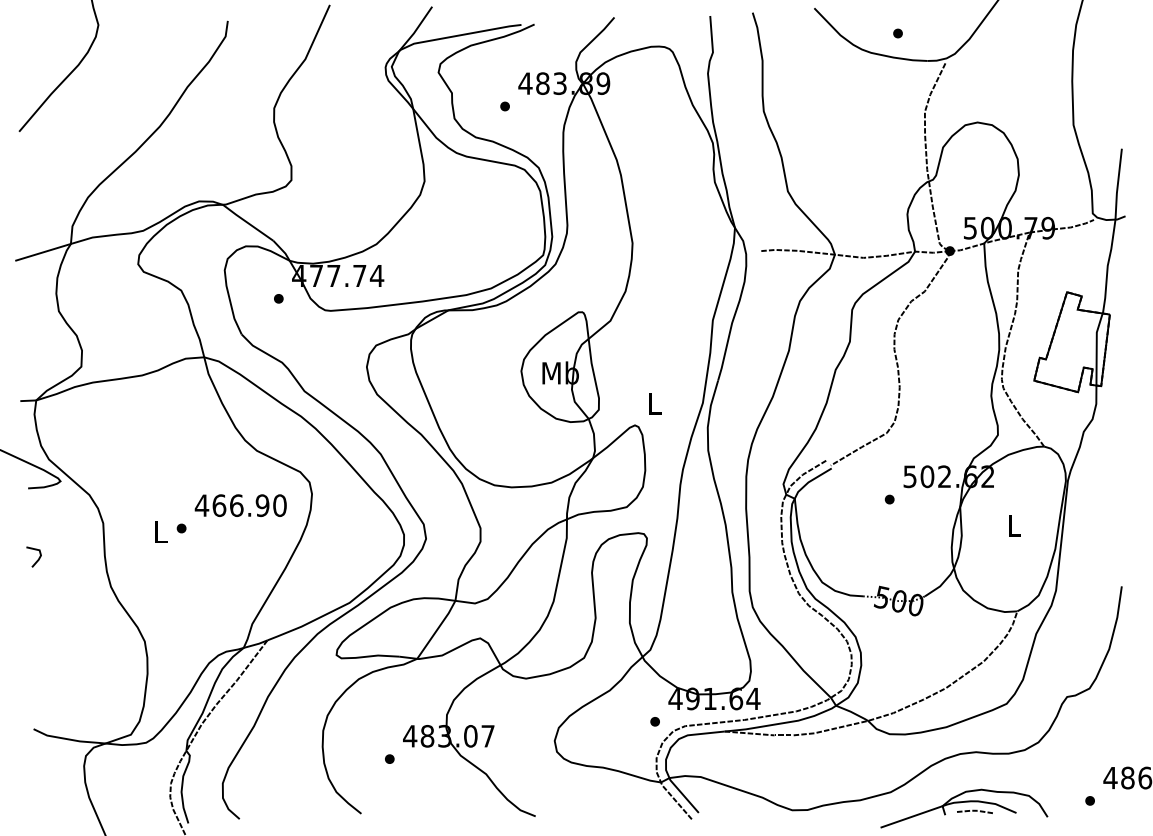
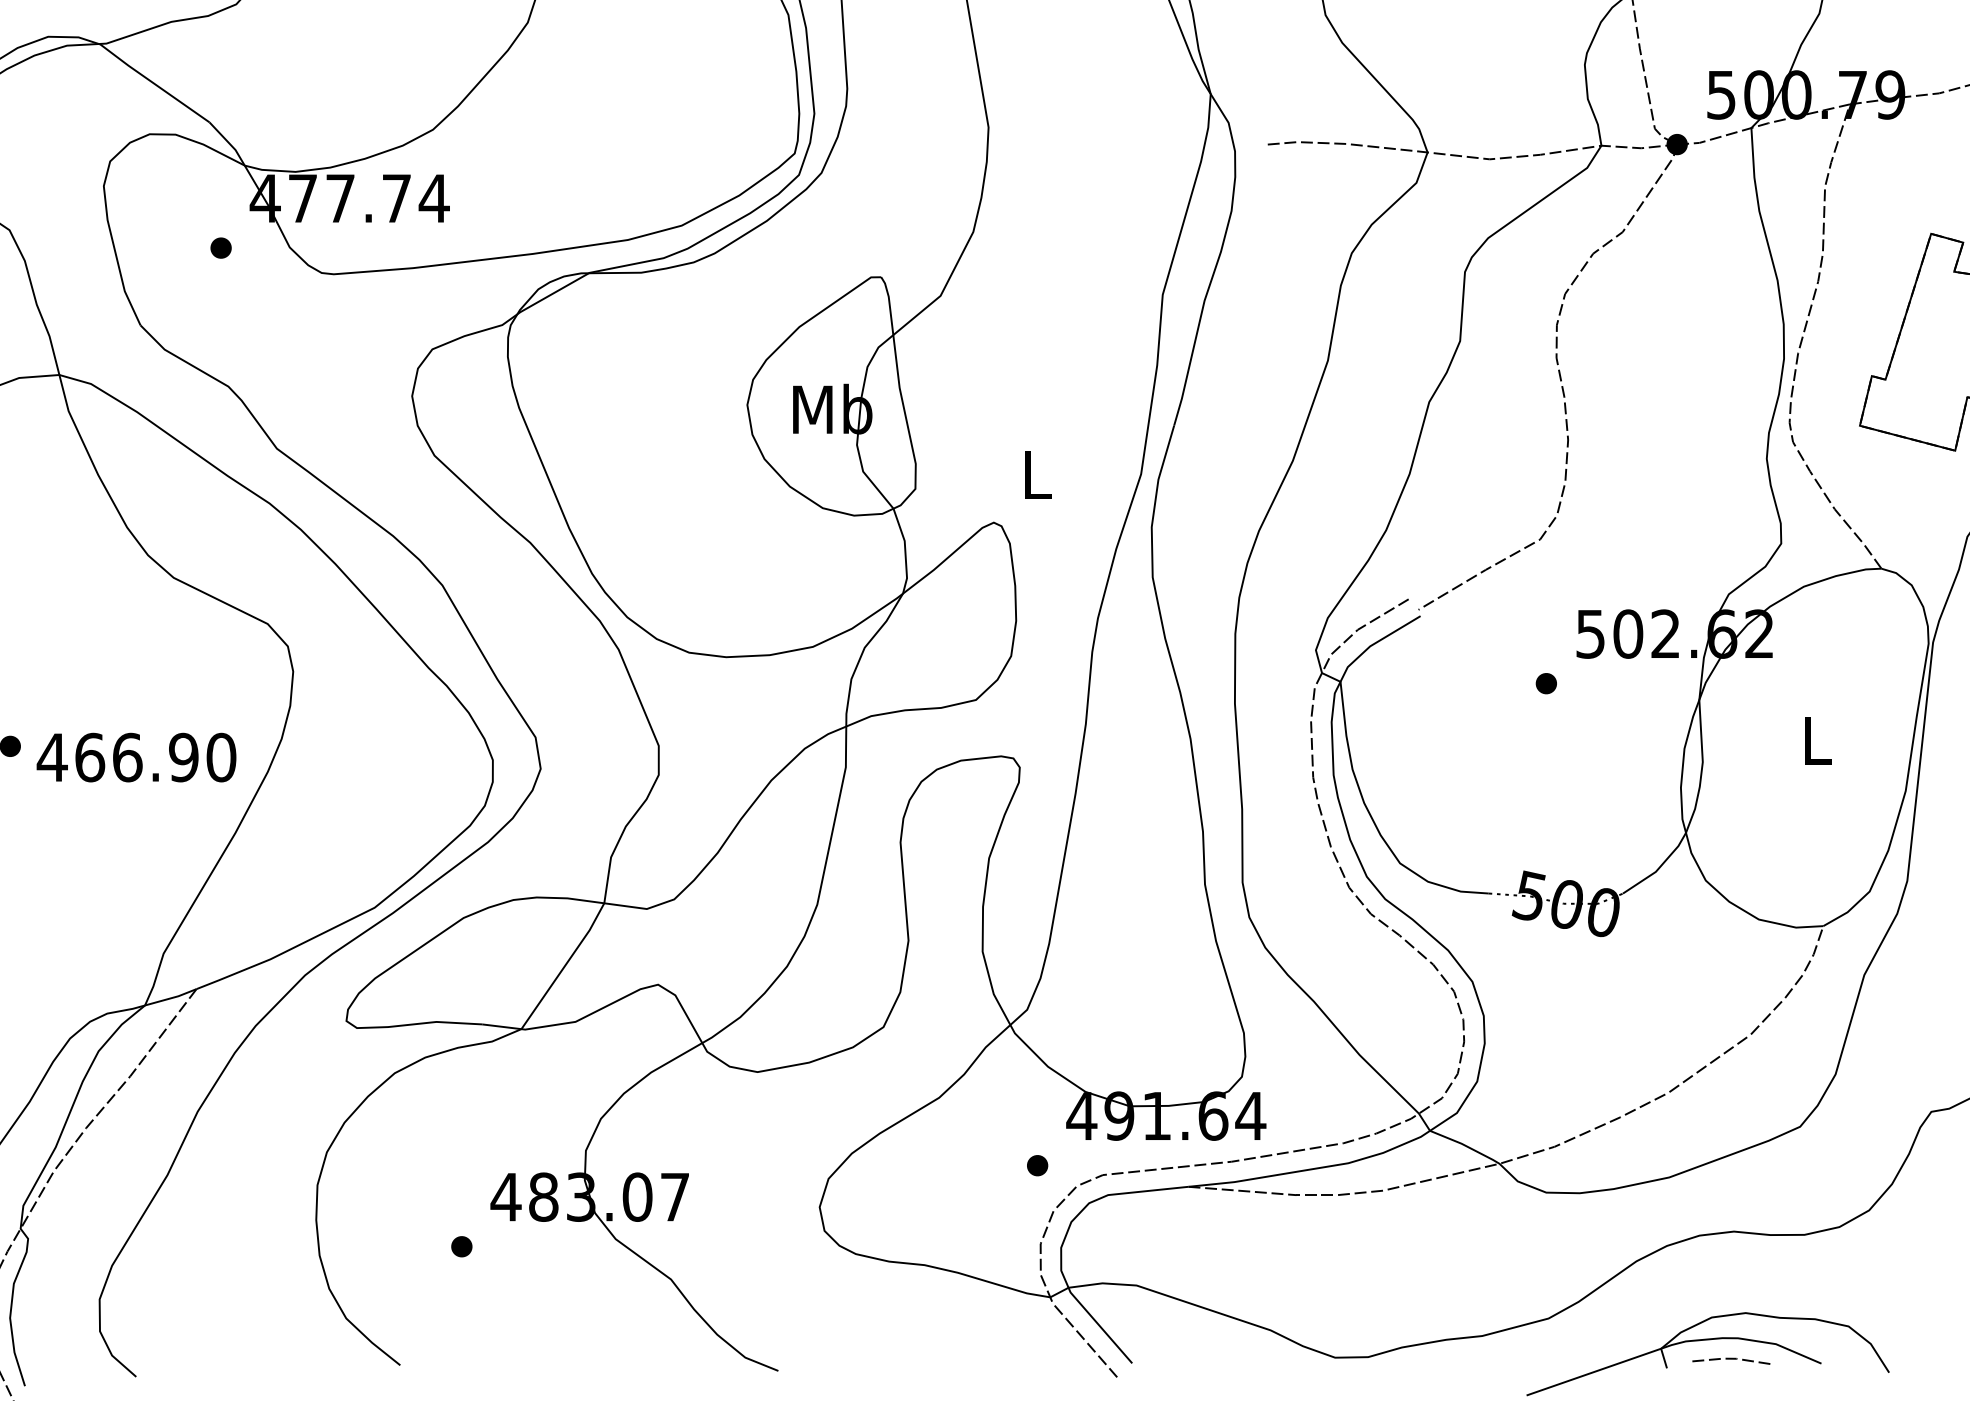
text: (240, 505) -> (135, 757), moved

